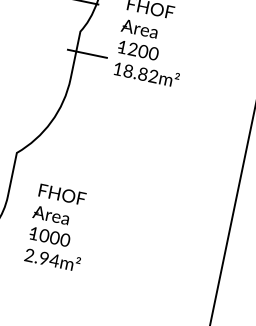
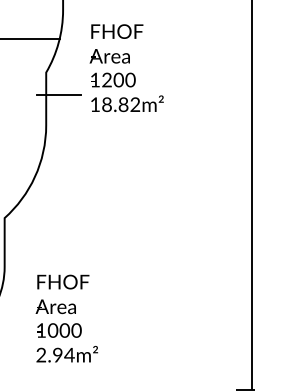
text: (58, 227) -> (66, 318), moved

